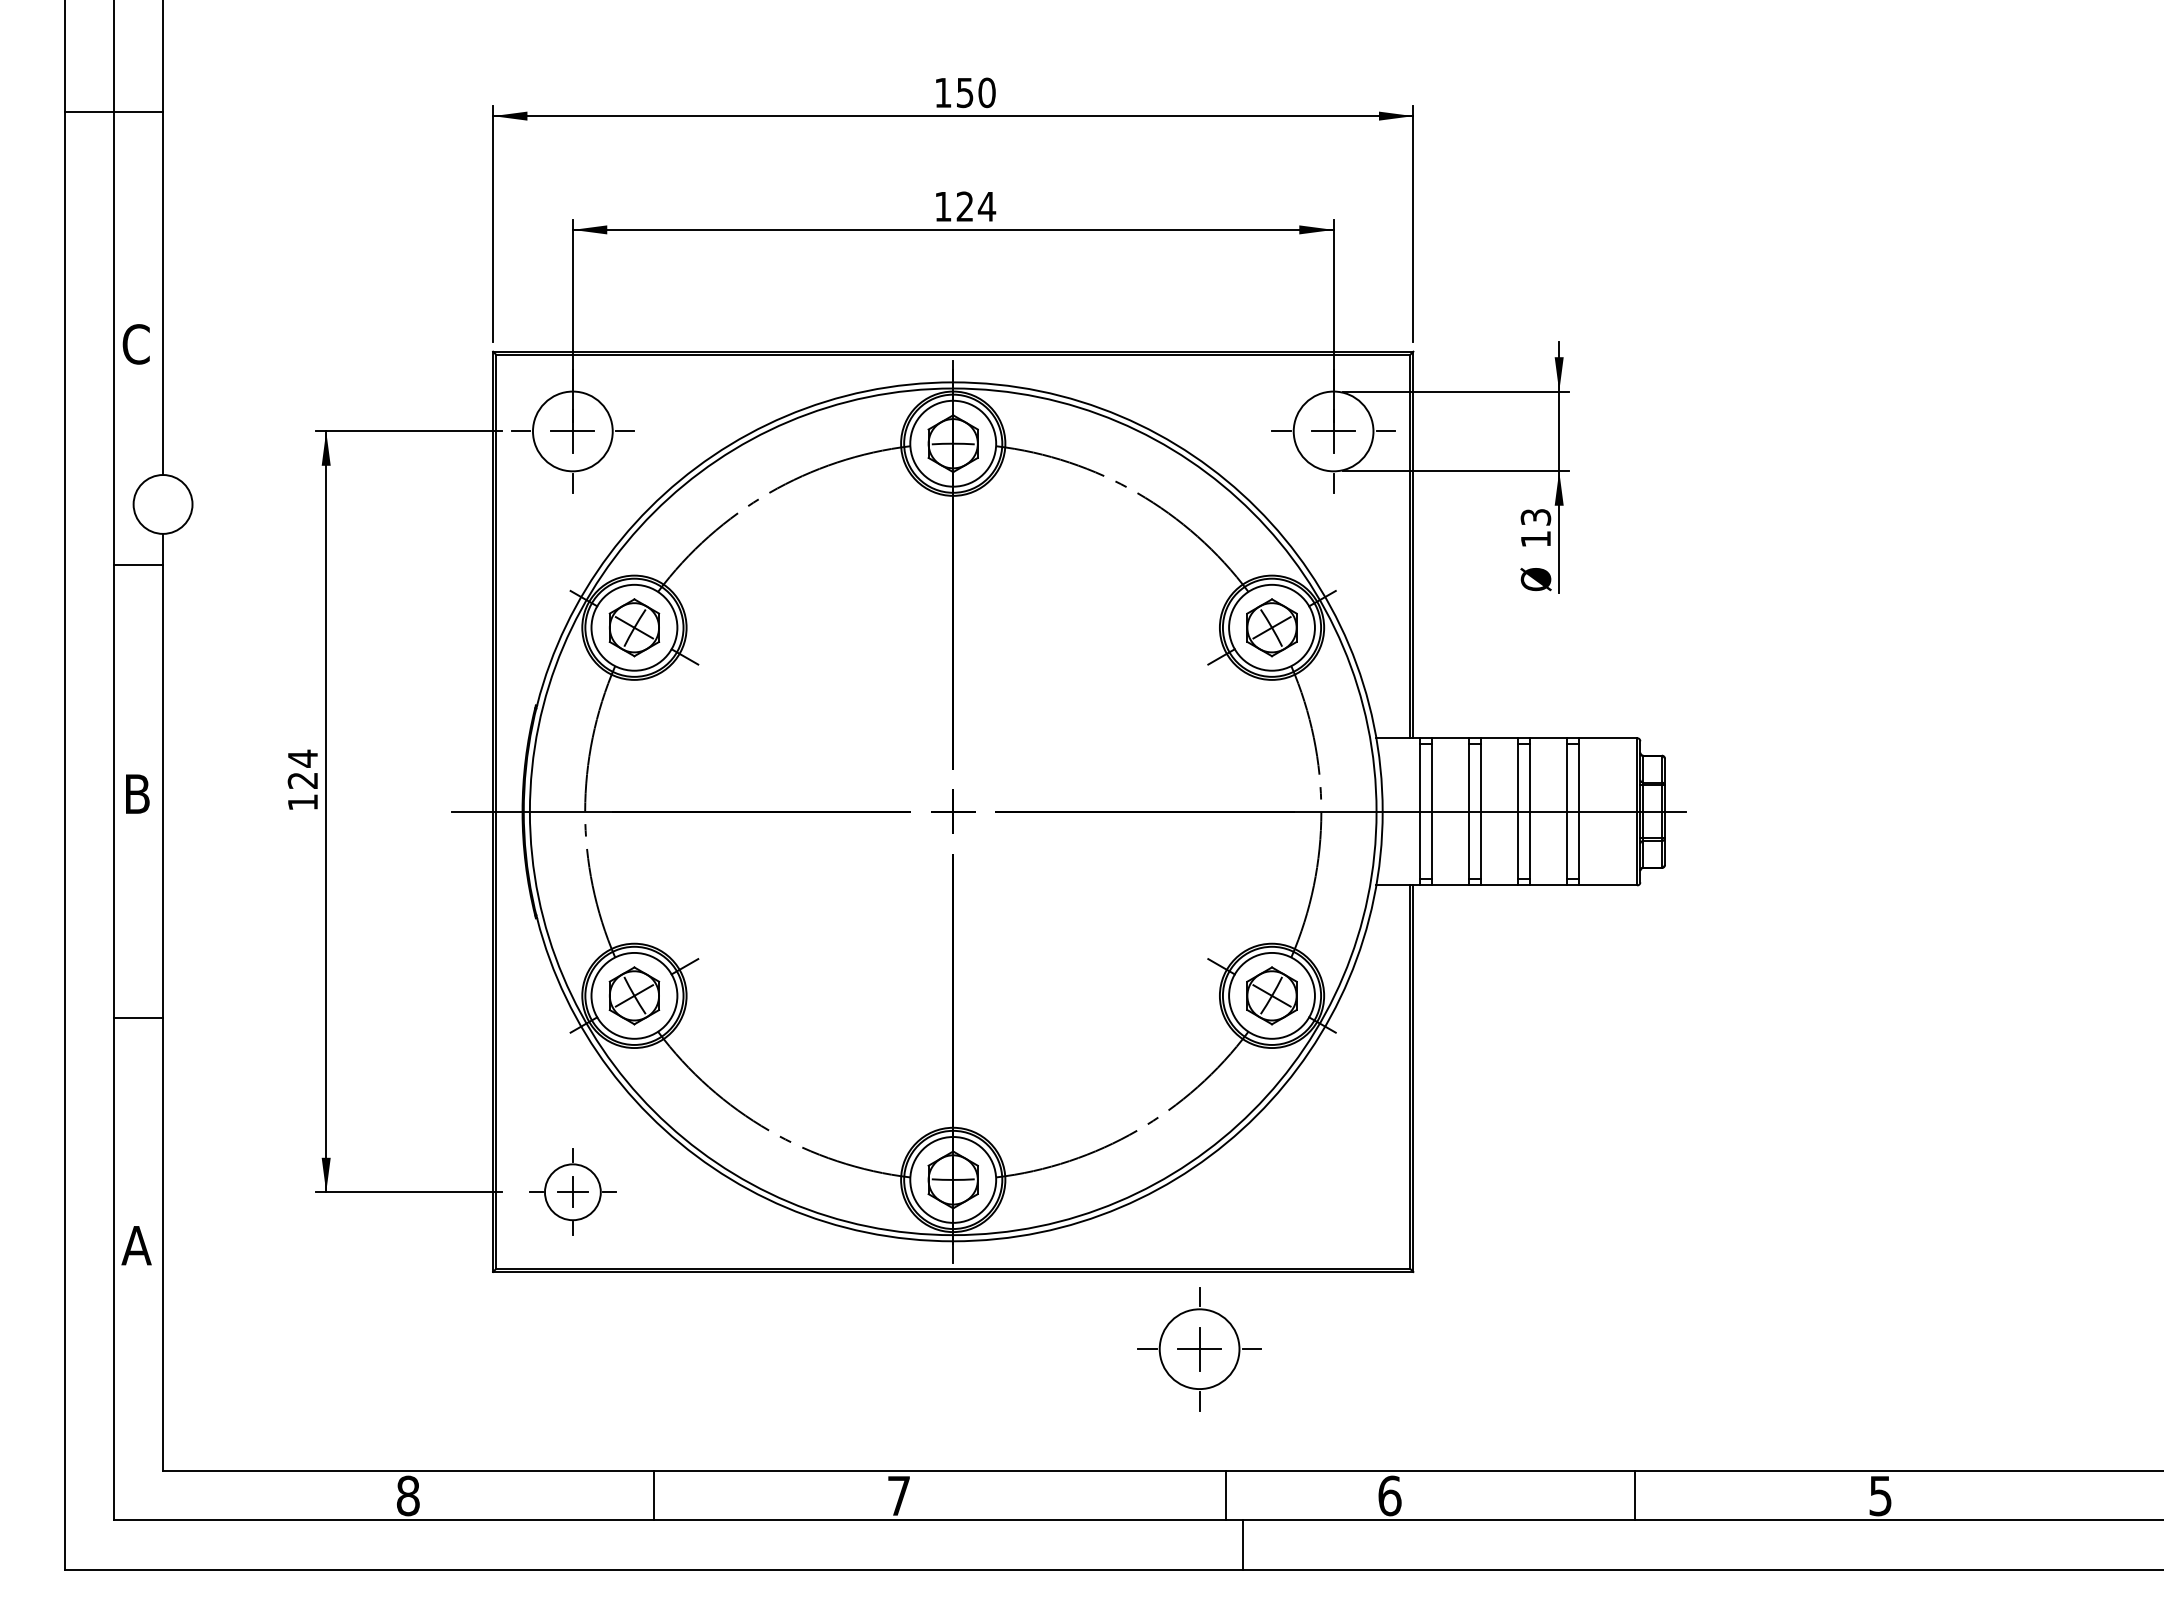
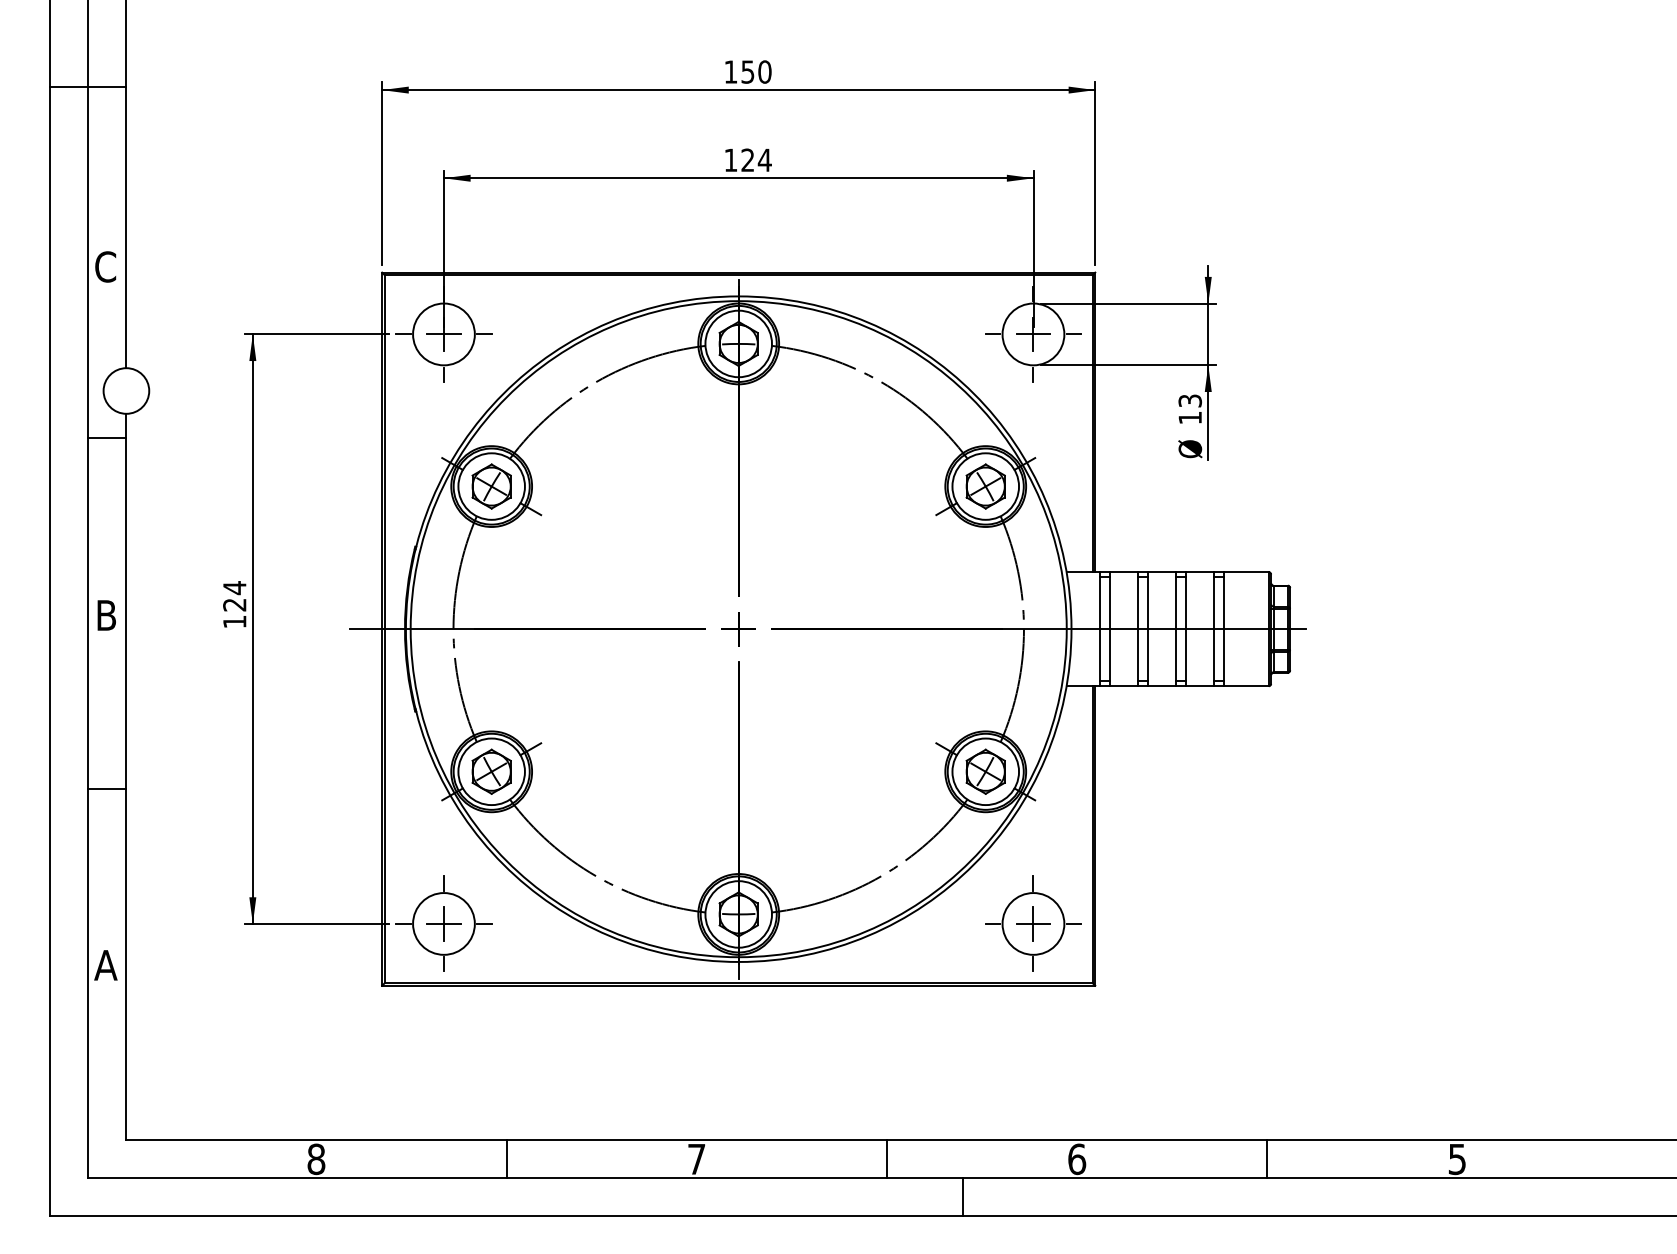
part: (572, 1192) -> (443, 924), size x1.43
part: (1199, 1349) -> (1033, 924), moved
line: (1225, 1495) -> (886, 1158), moved

